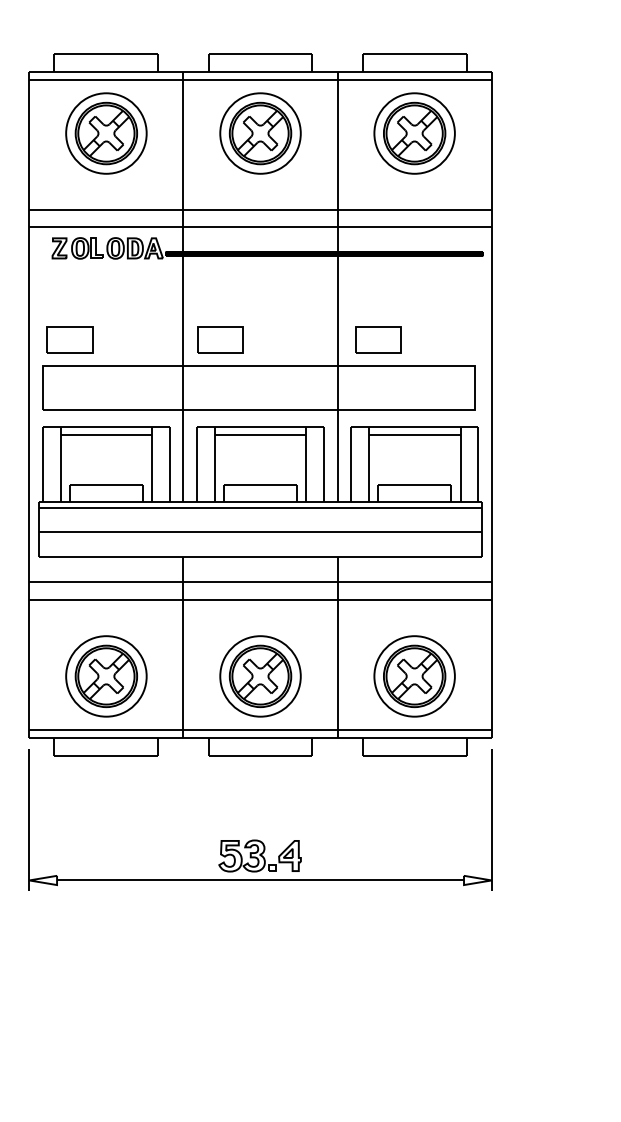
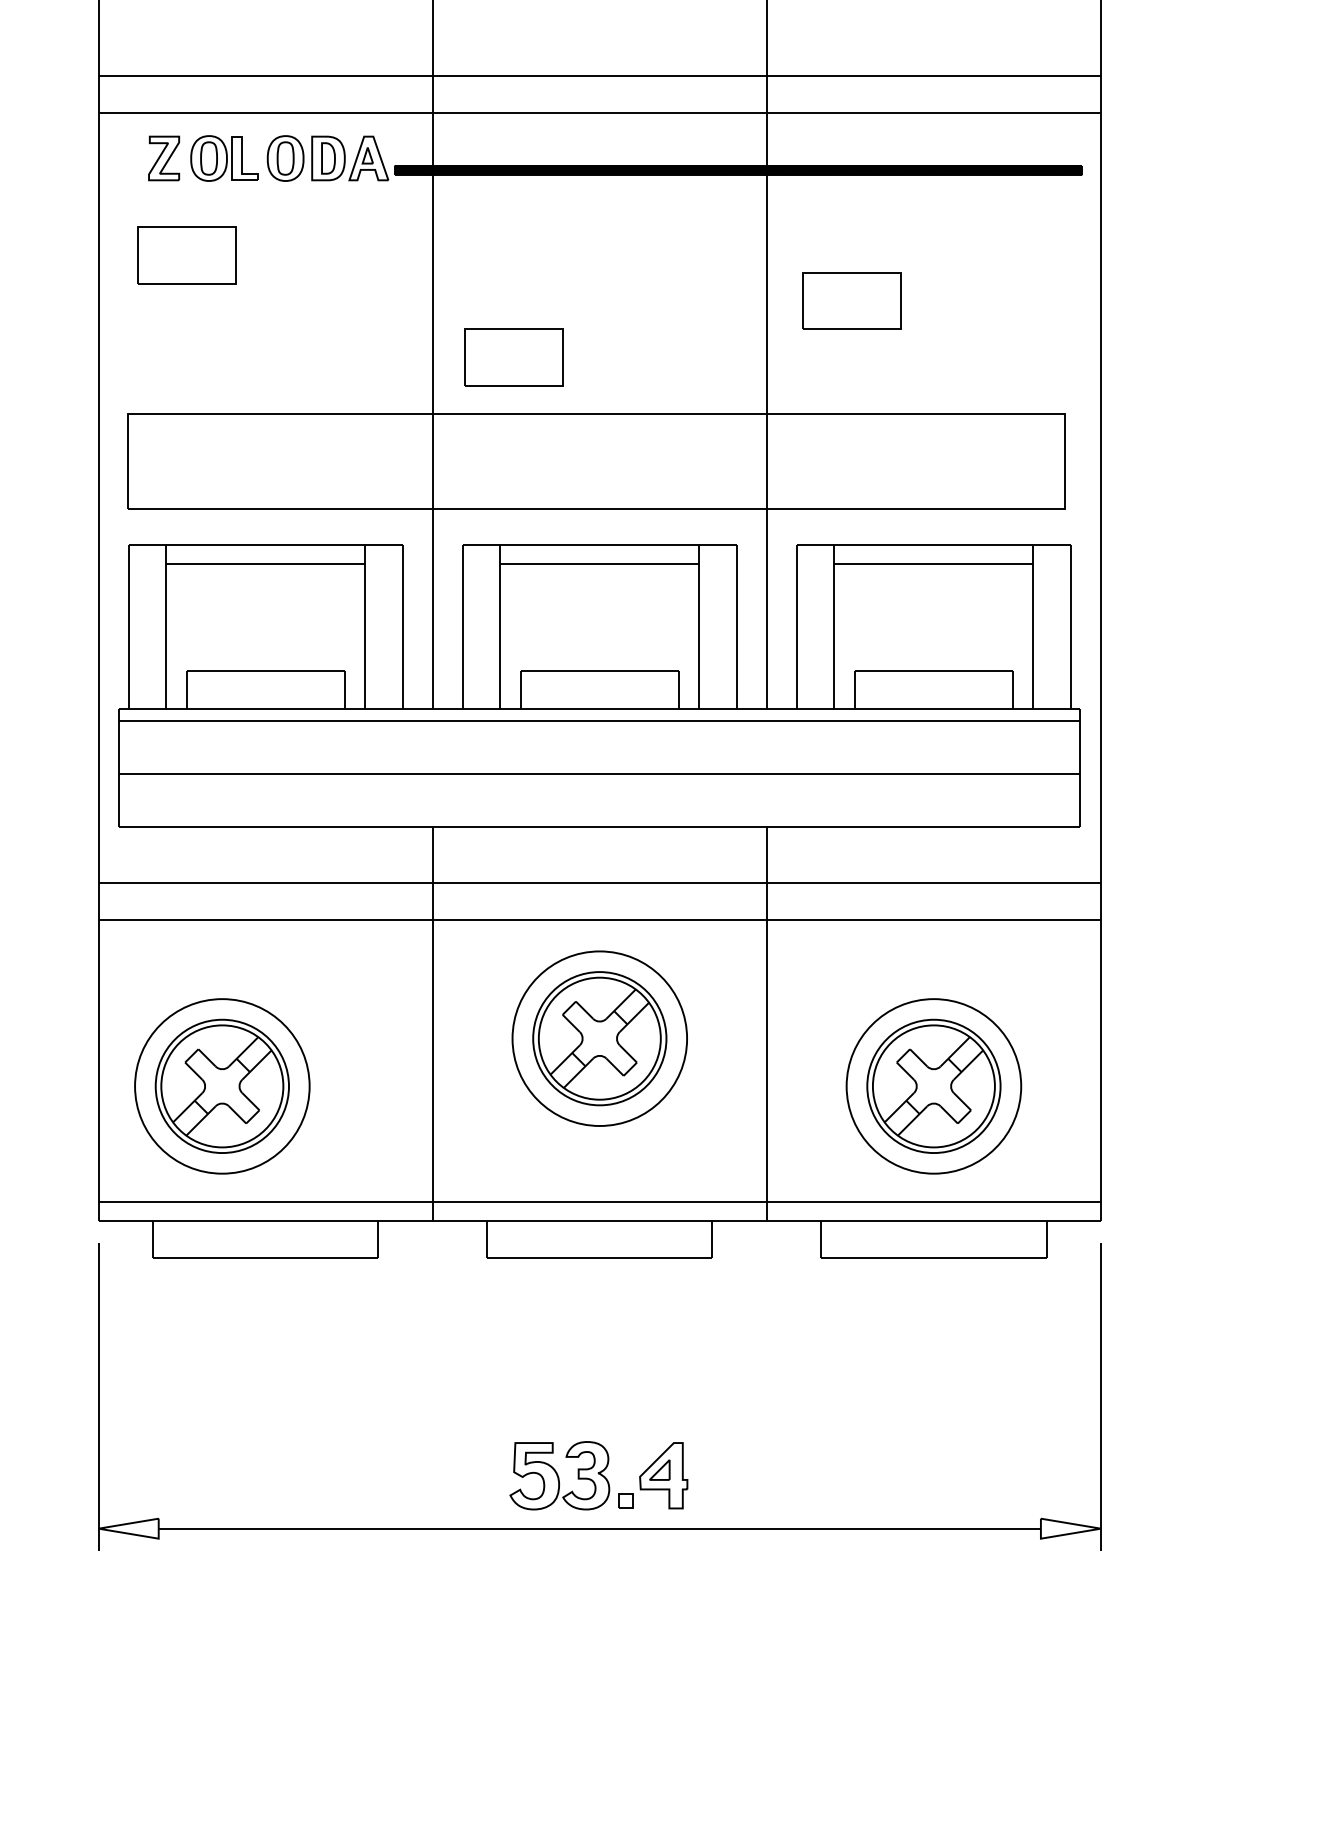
part: (69, 339) -> (185, 254), moved
part: (378, 339) -> (851, 299), moved
part: (106, 676) -> (222, 1086), moved
part: (260, 676) -> (599, 1038), moved

